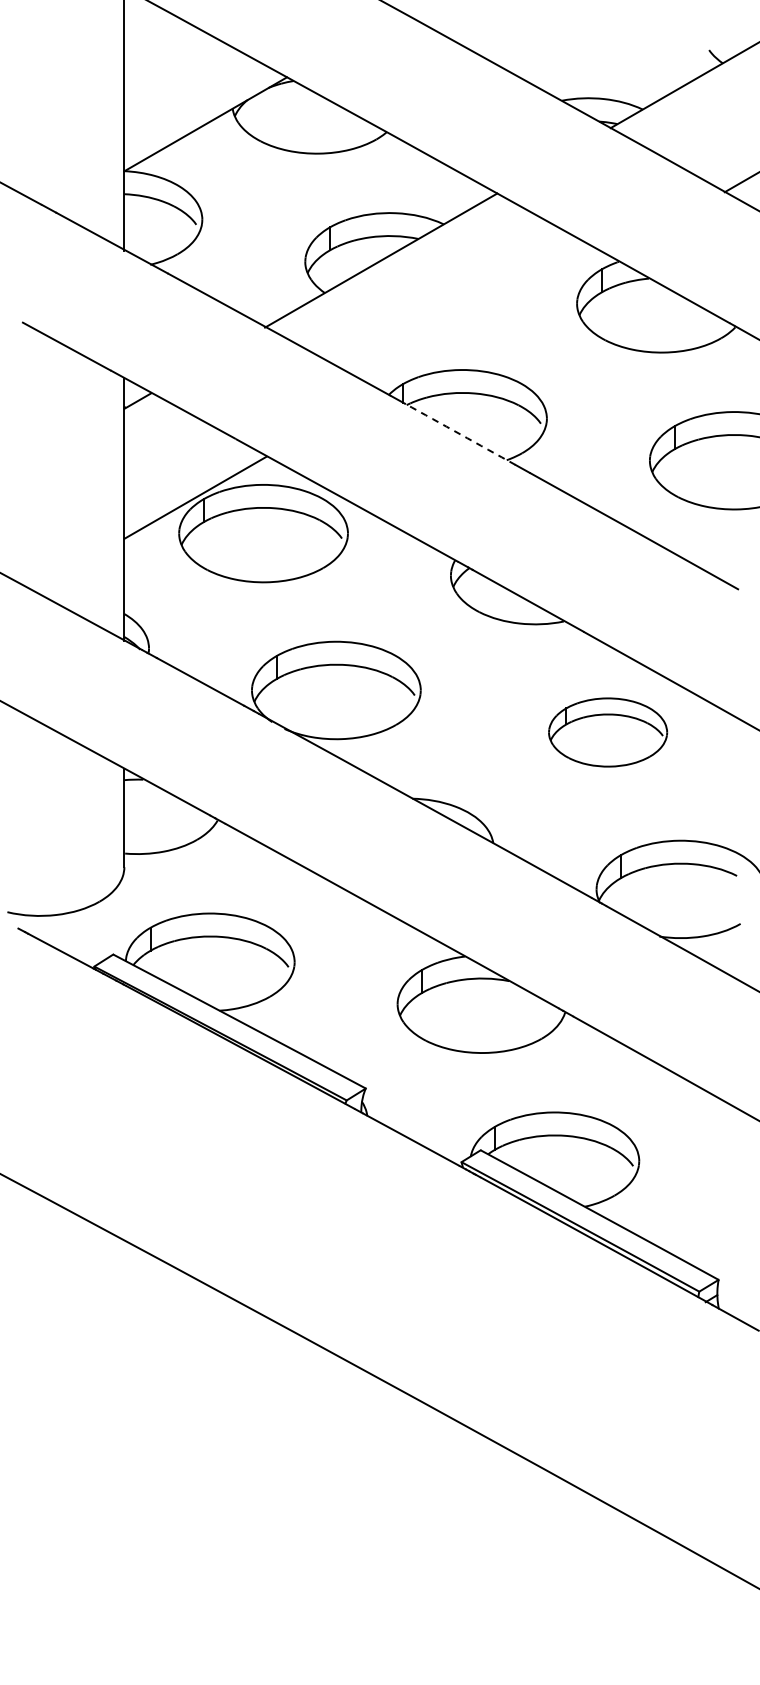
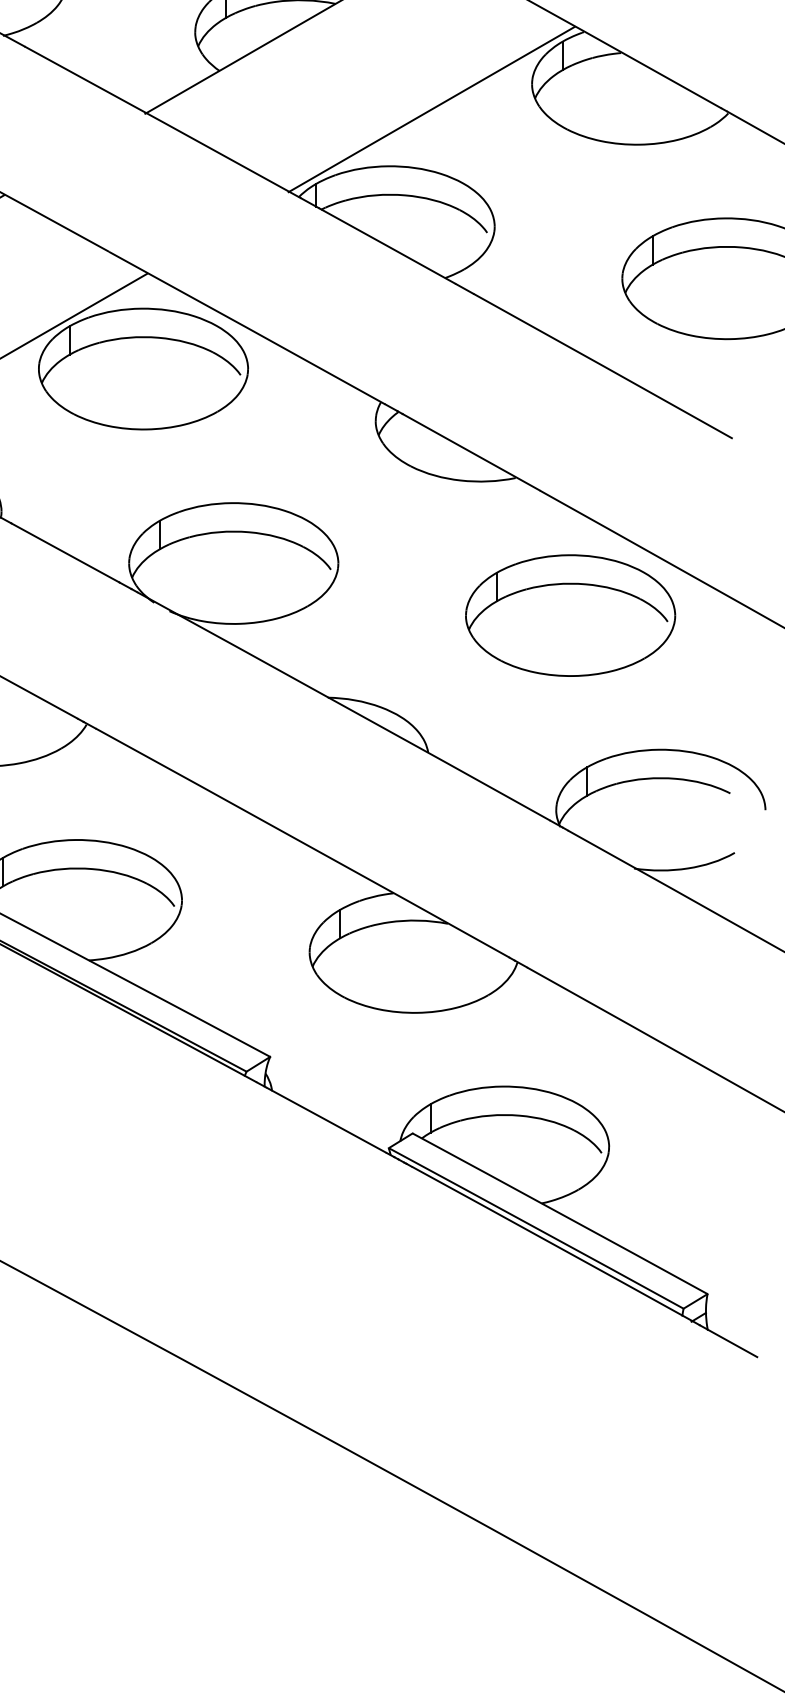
line: (495, 323) -> (430, 108), added
arc: (460, 434) -> (387, 246), dashed -> solid
part: (607, 732) -> (569, 615), size x1.43

